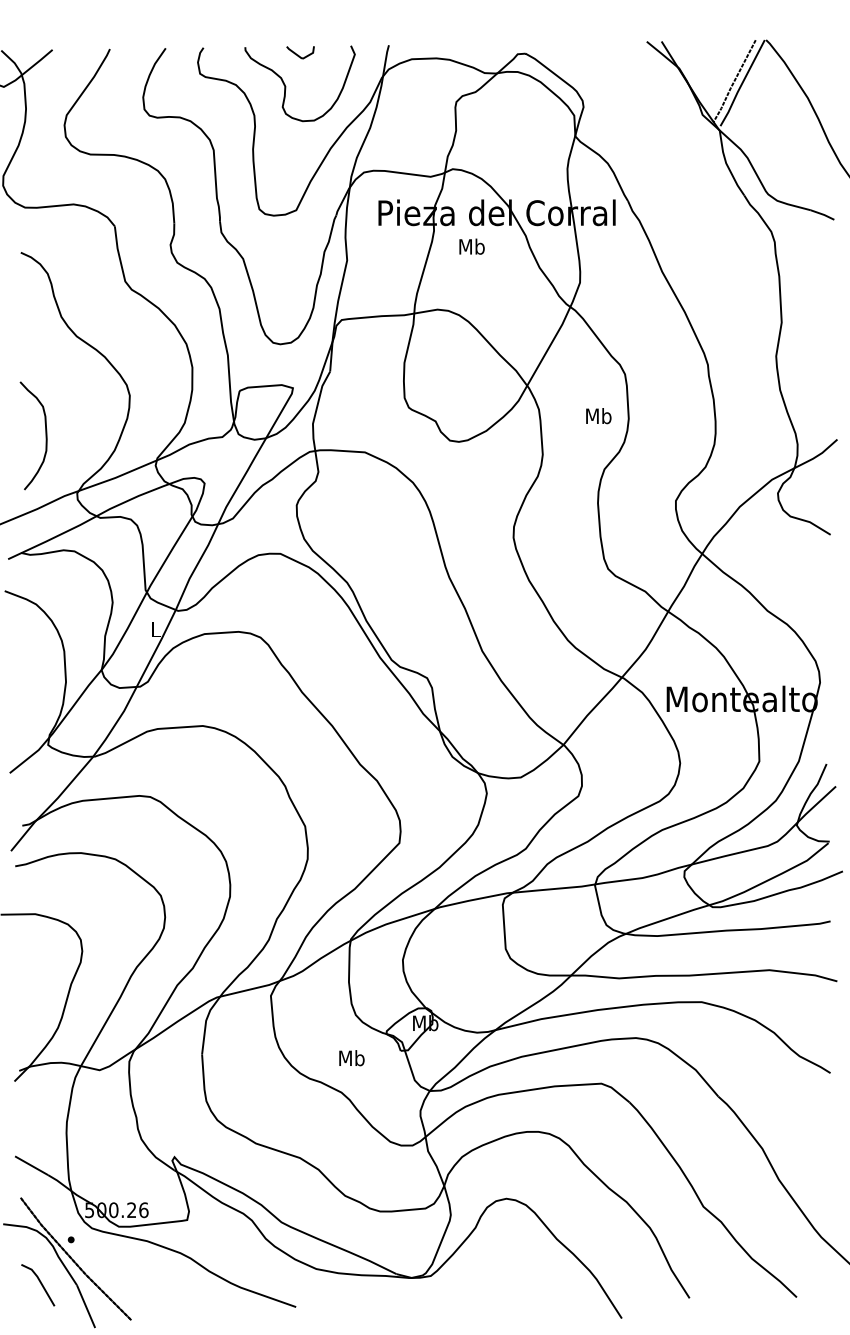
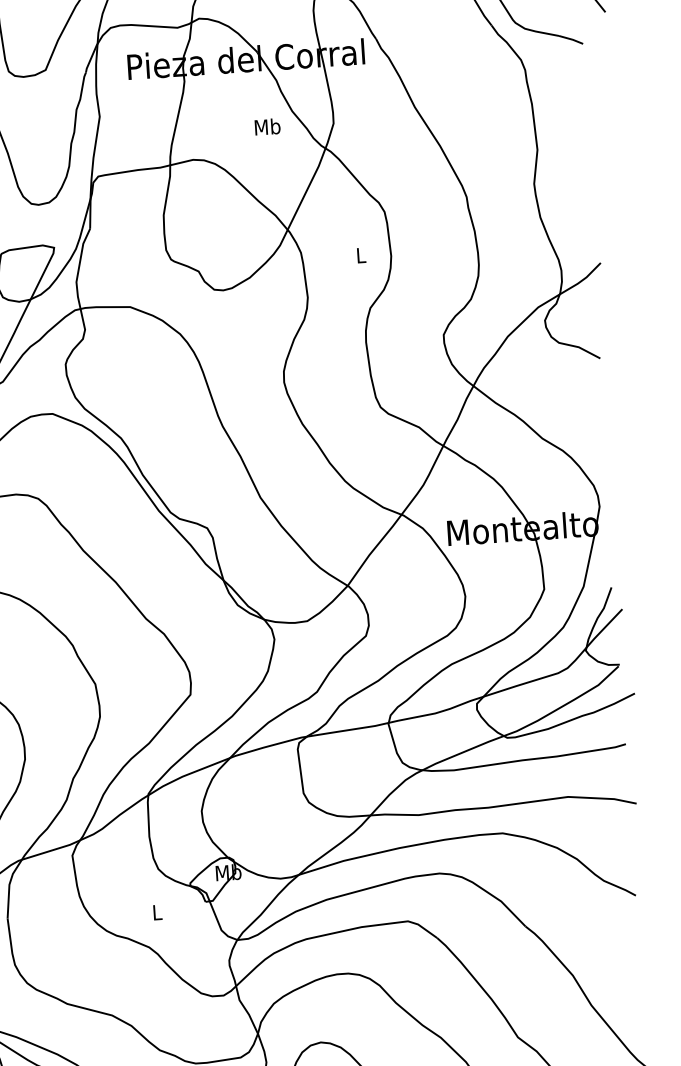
text: (471, 246) -> (267, 126), moved
text: (598, 416) -> (360, 255), Mb -> L
text: (351, 1058) -> (156, 912), Mb -> L

